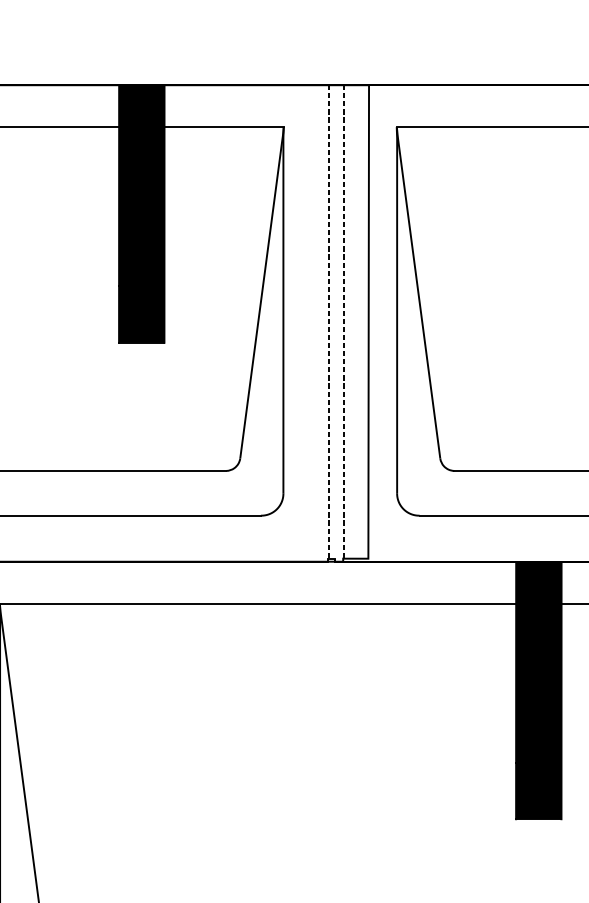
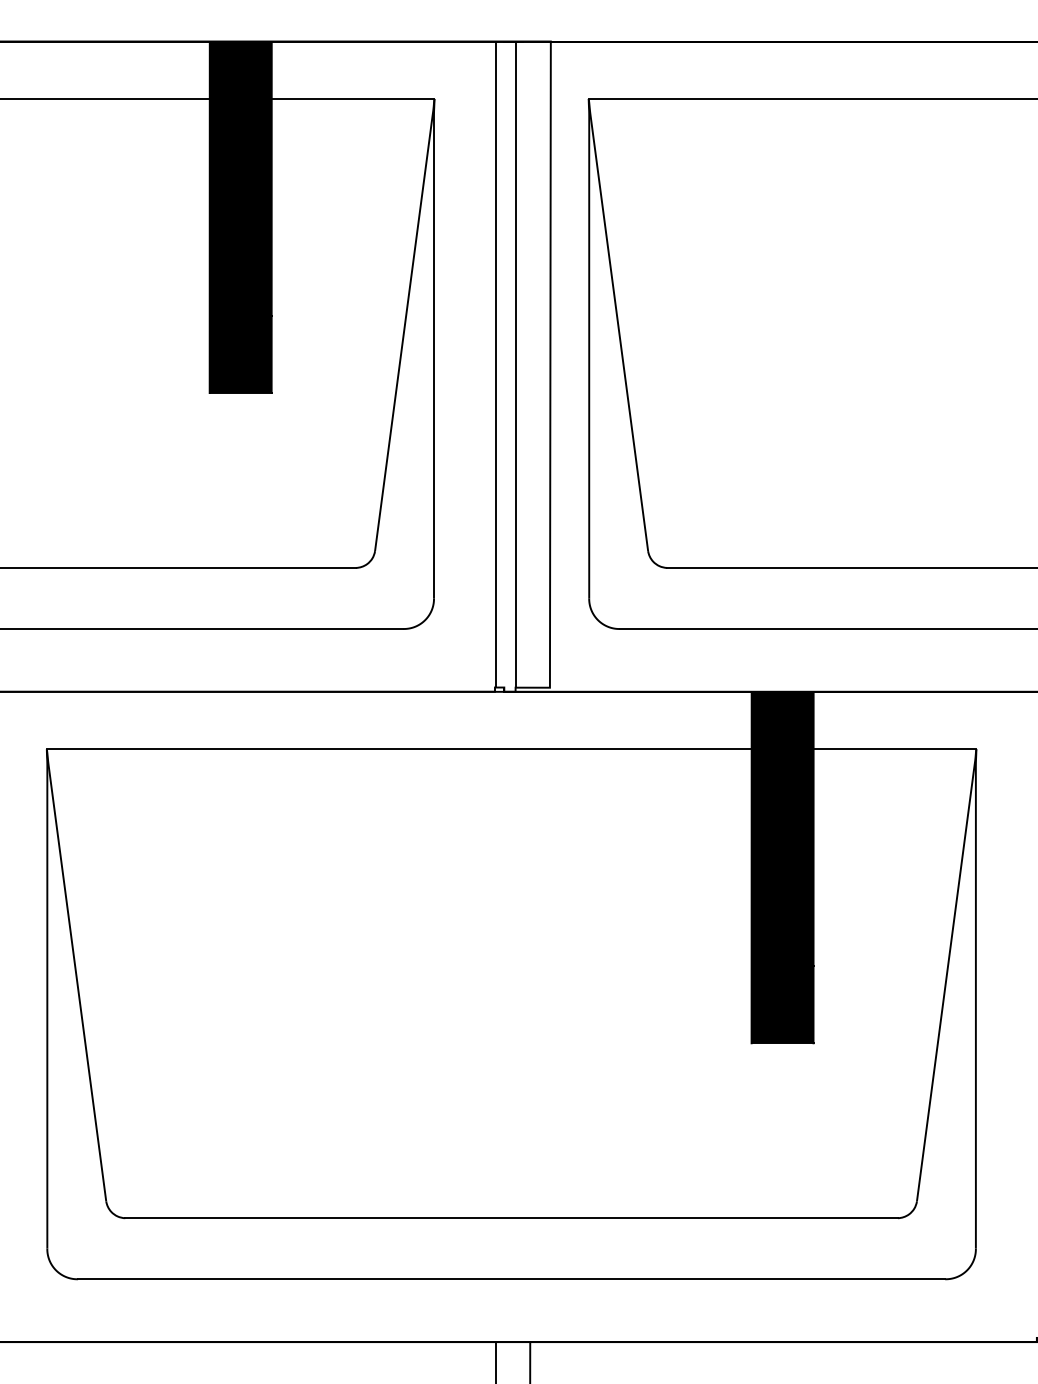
line: (328, 322) -> (495, 365), dashed -> solid
line: (343, 322) -> (516, 365), dashed -> solid

